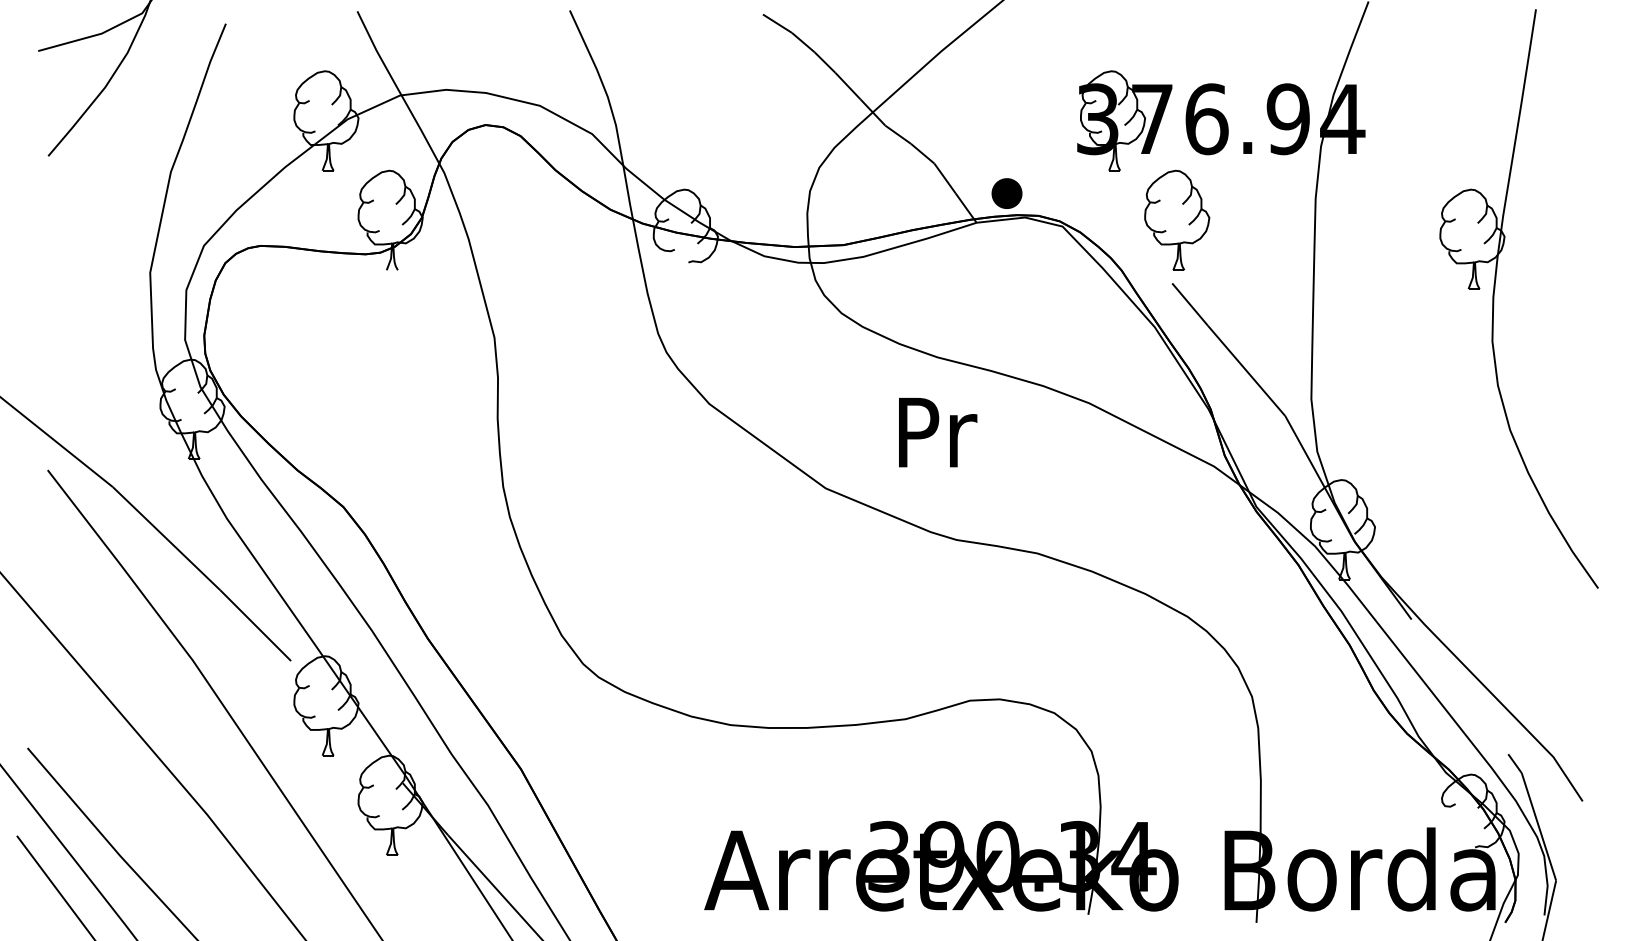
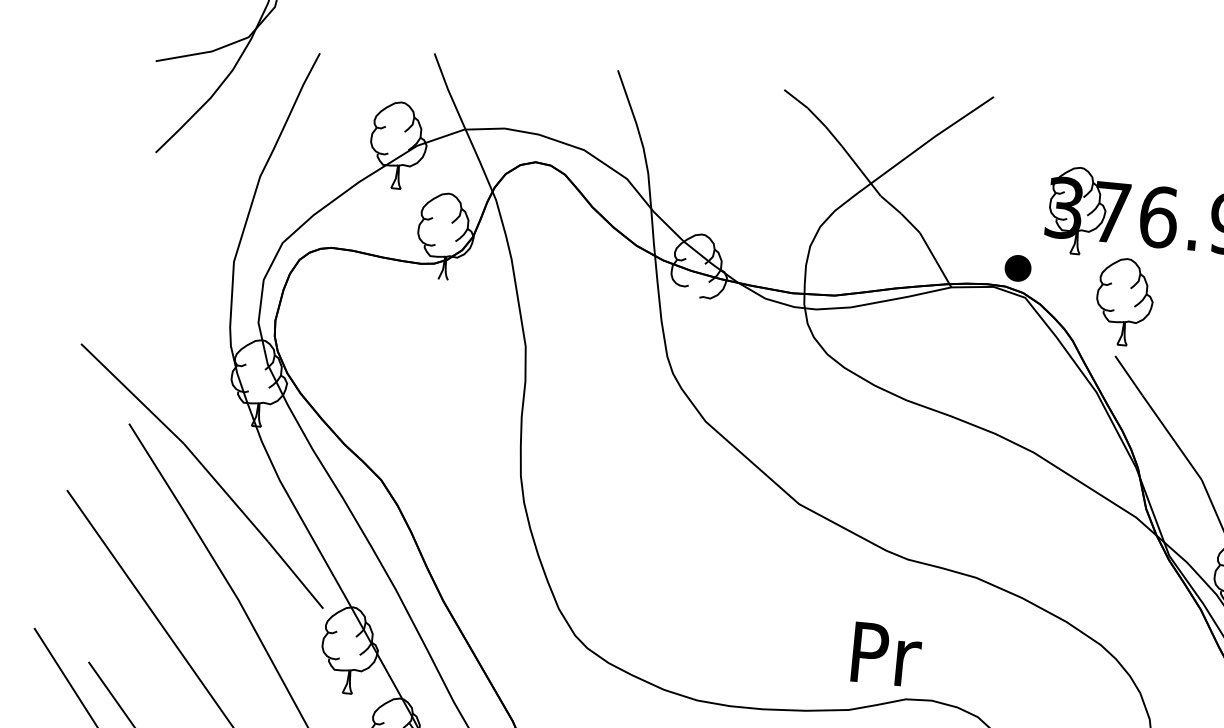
part: (1006, 193) -> (1017, 268), moved
text: (938, 432) -> (887, 654), moved

